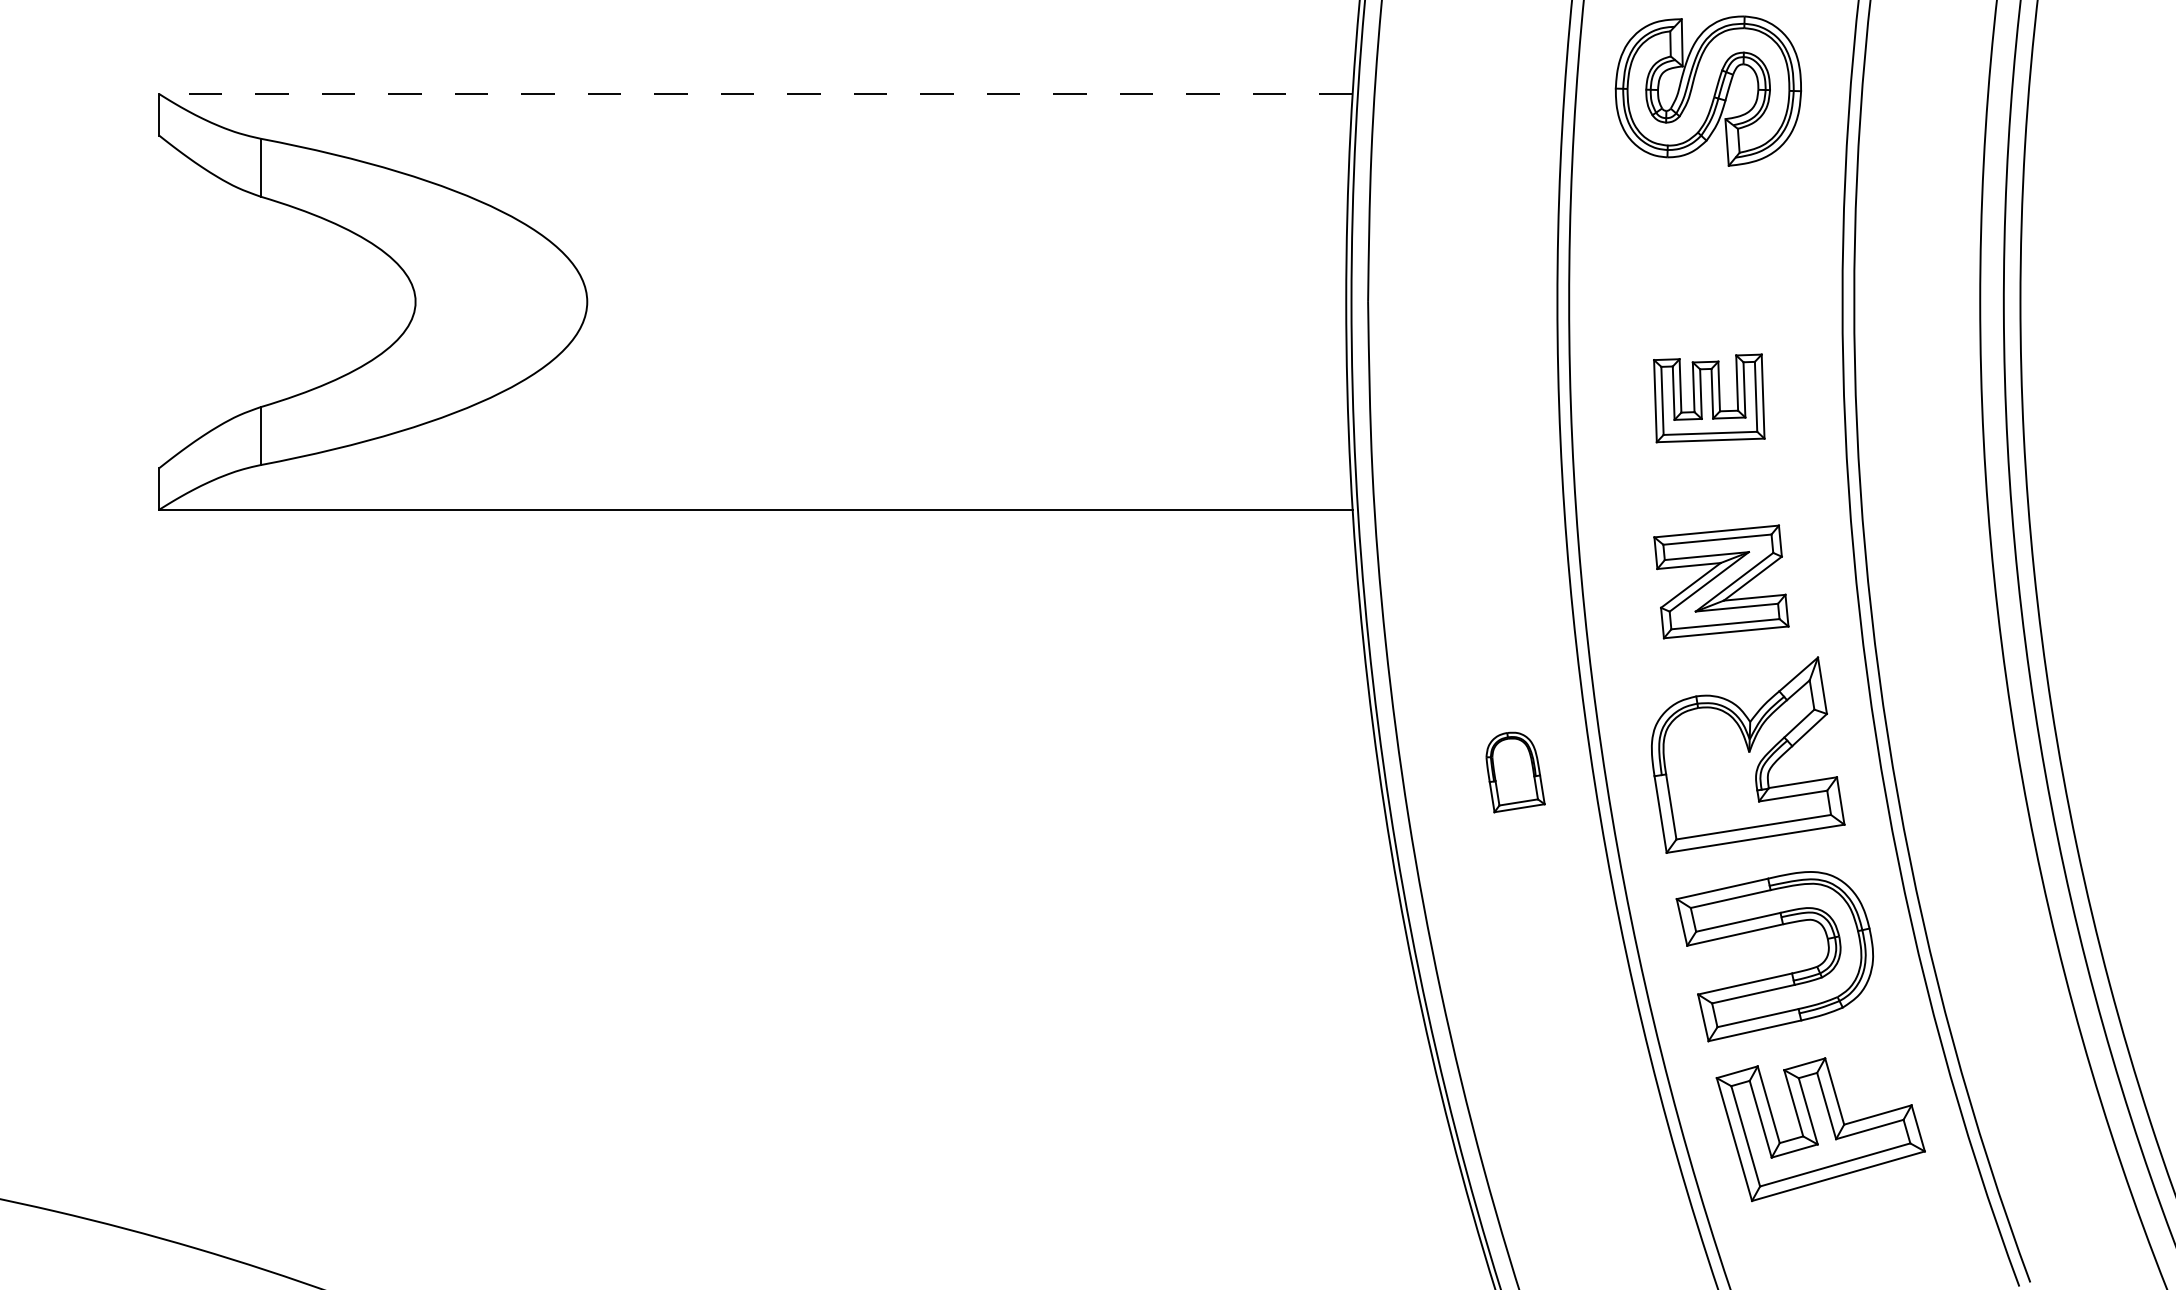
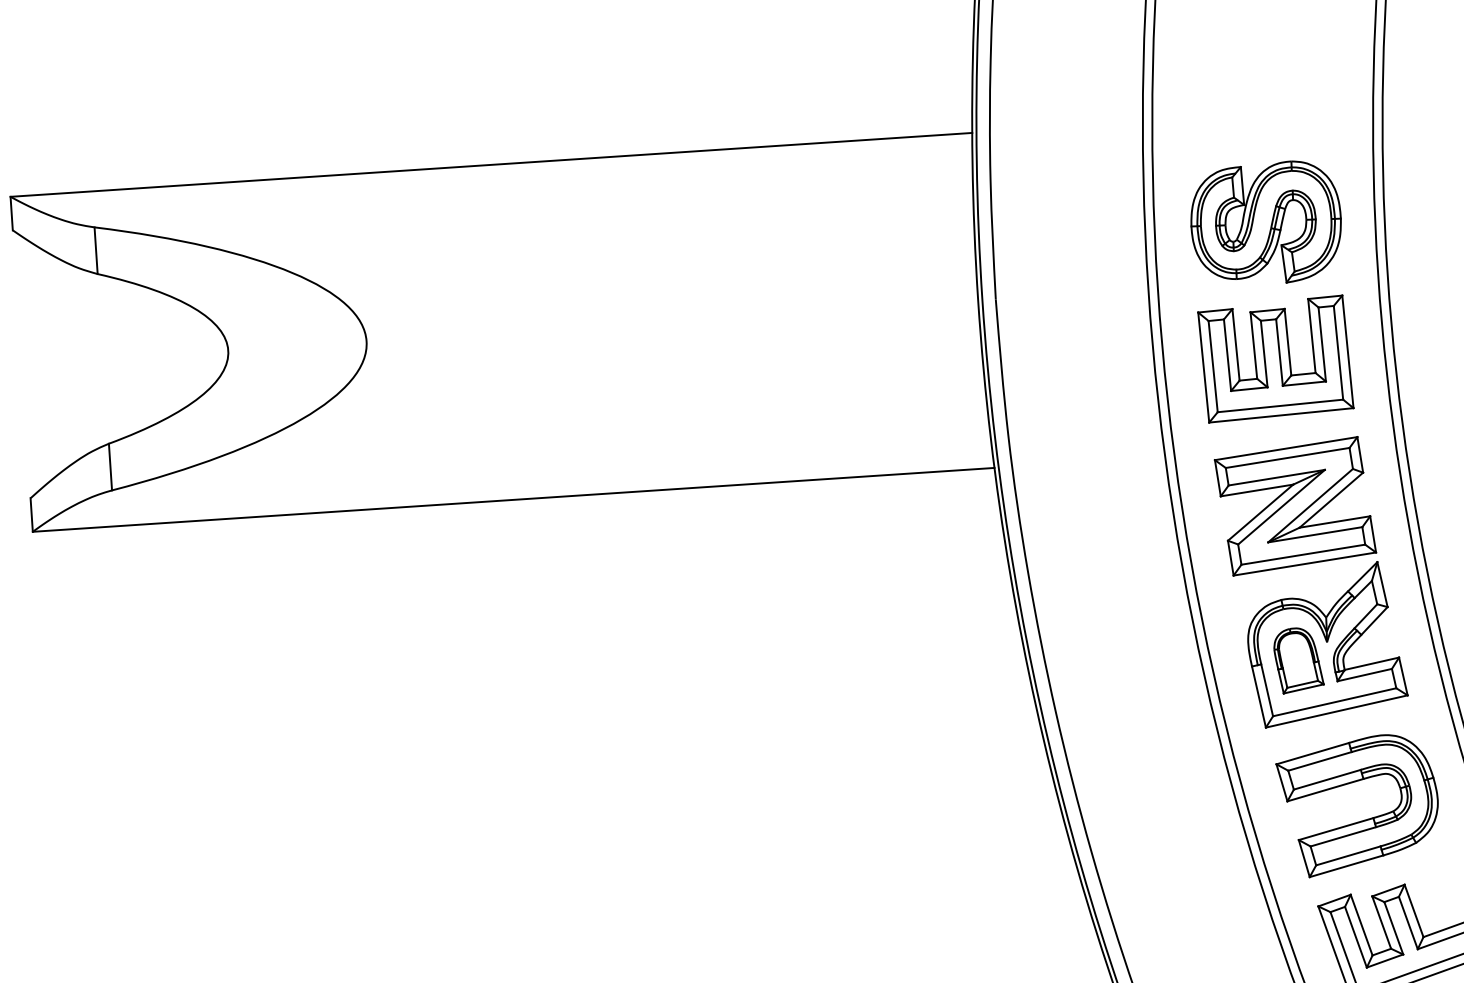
part: (1708, 90) -> (1266, 223), moved
line: (756, 94) -> (491, 165), dashed -> solid
part: (1709, 398) -> (1276, 359), size x1.67
part: (1721, 581) -> (1295, 505), size x1.43
part: (1515, 772) -> (1298, 660), moved

